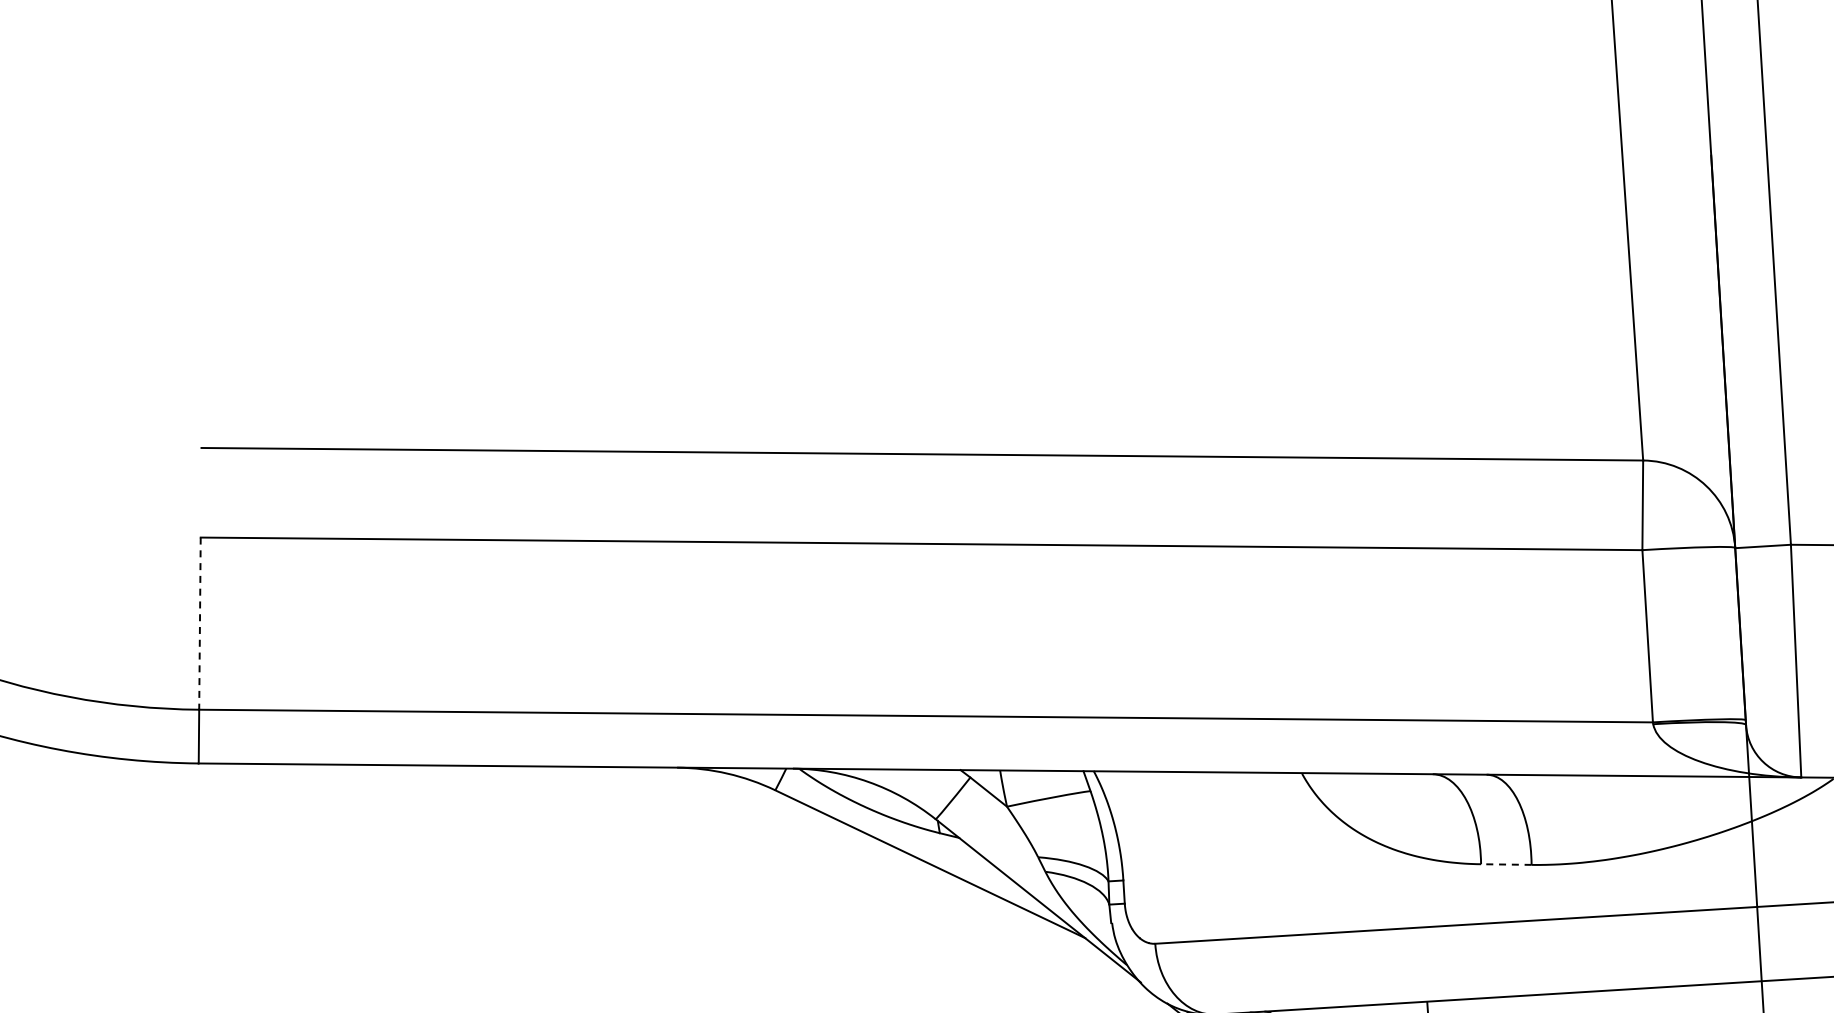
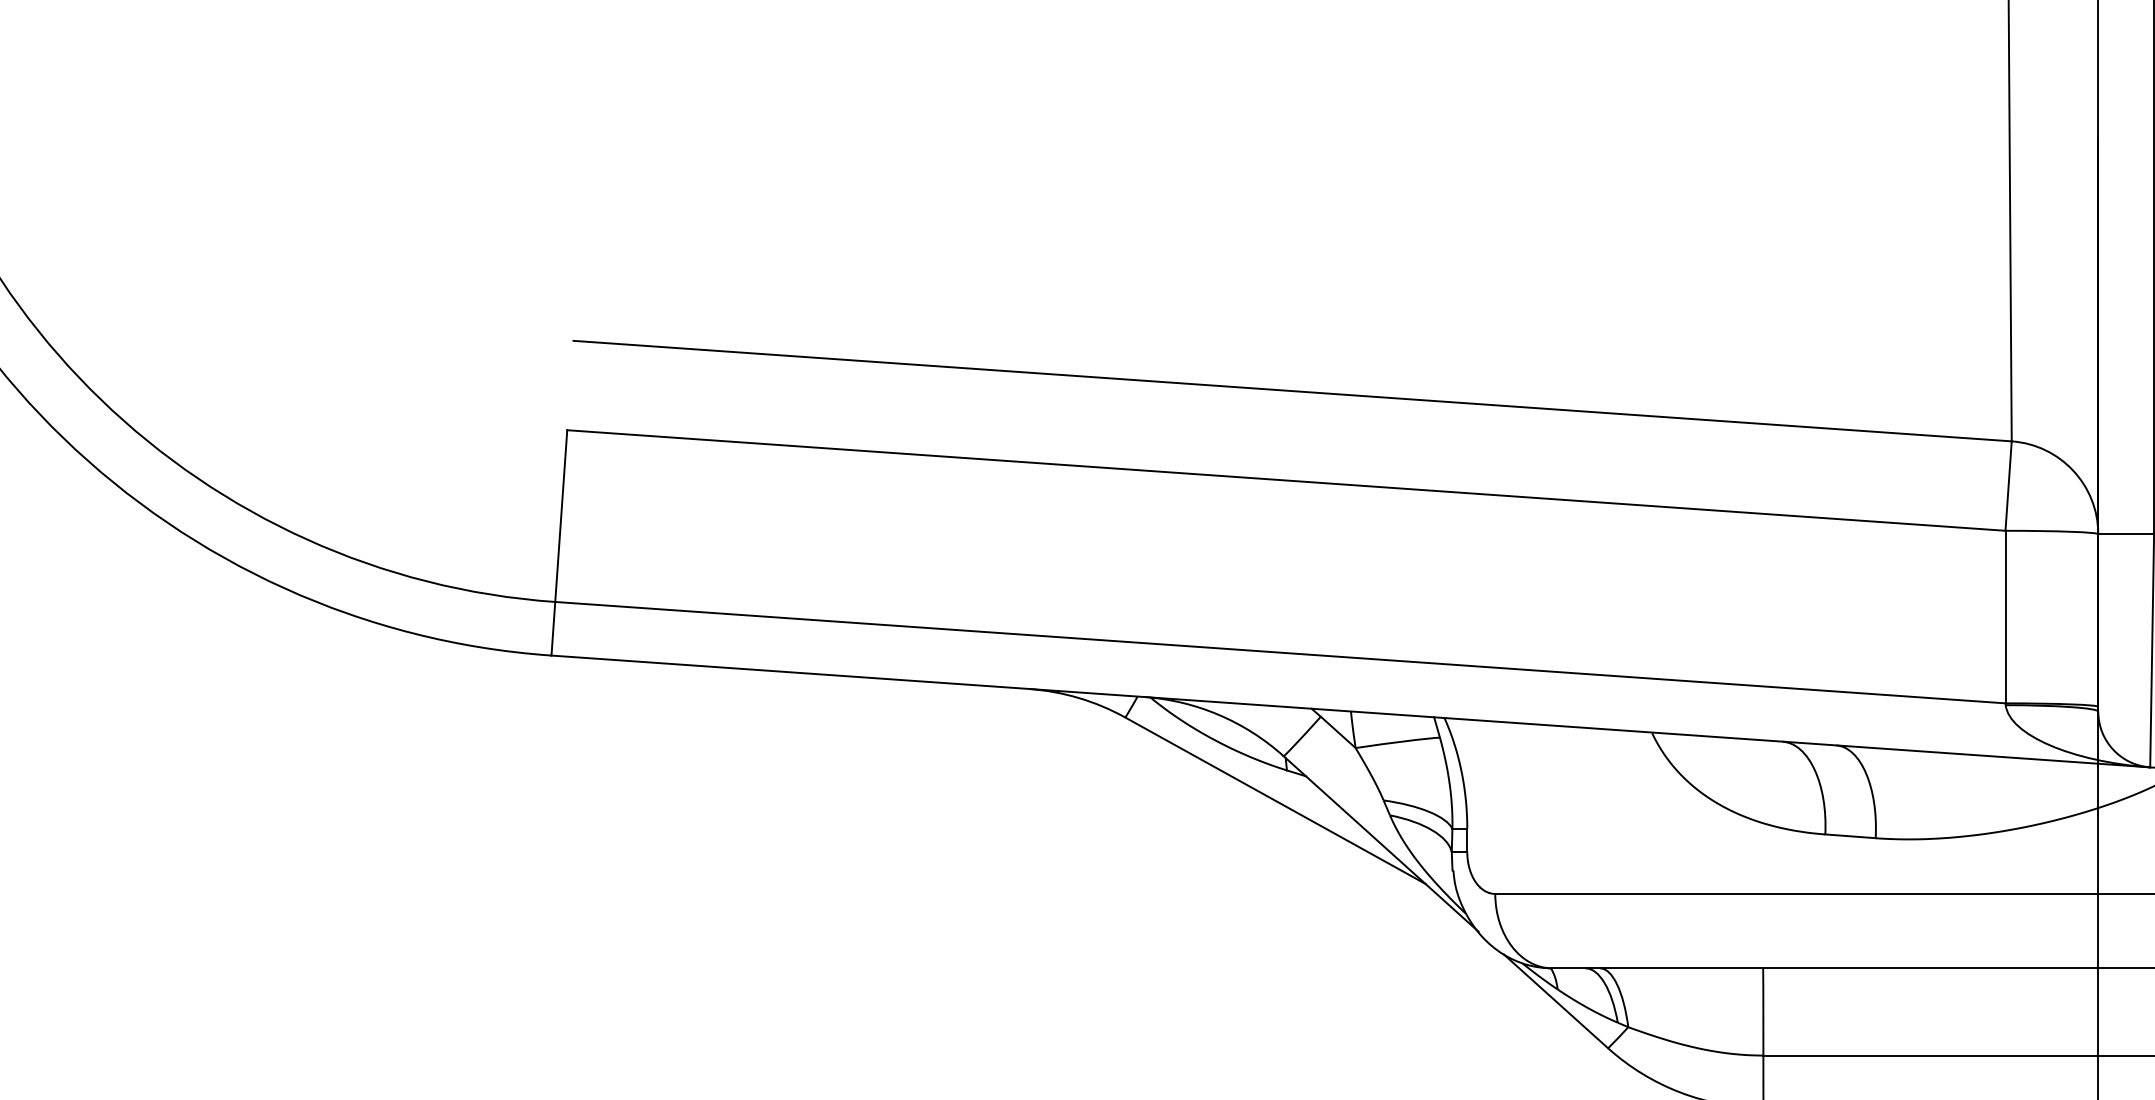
line: (200, 624) -> (561, 516), dashed -> solid
line: (1506, 864) -> (1850, 836), dashed -> solid

